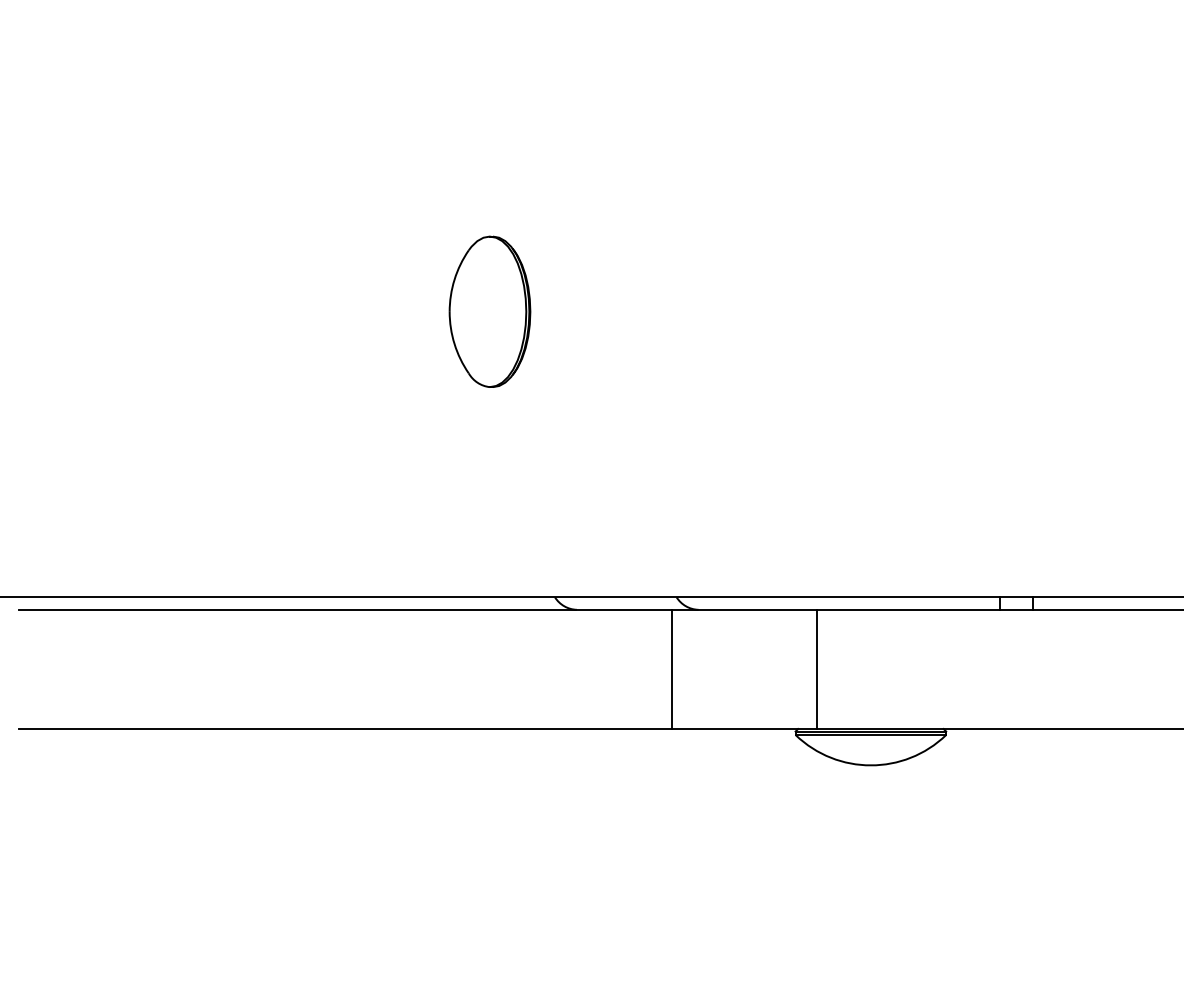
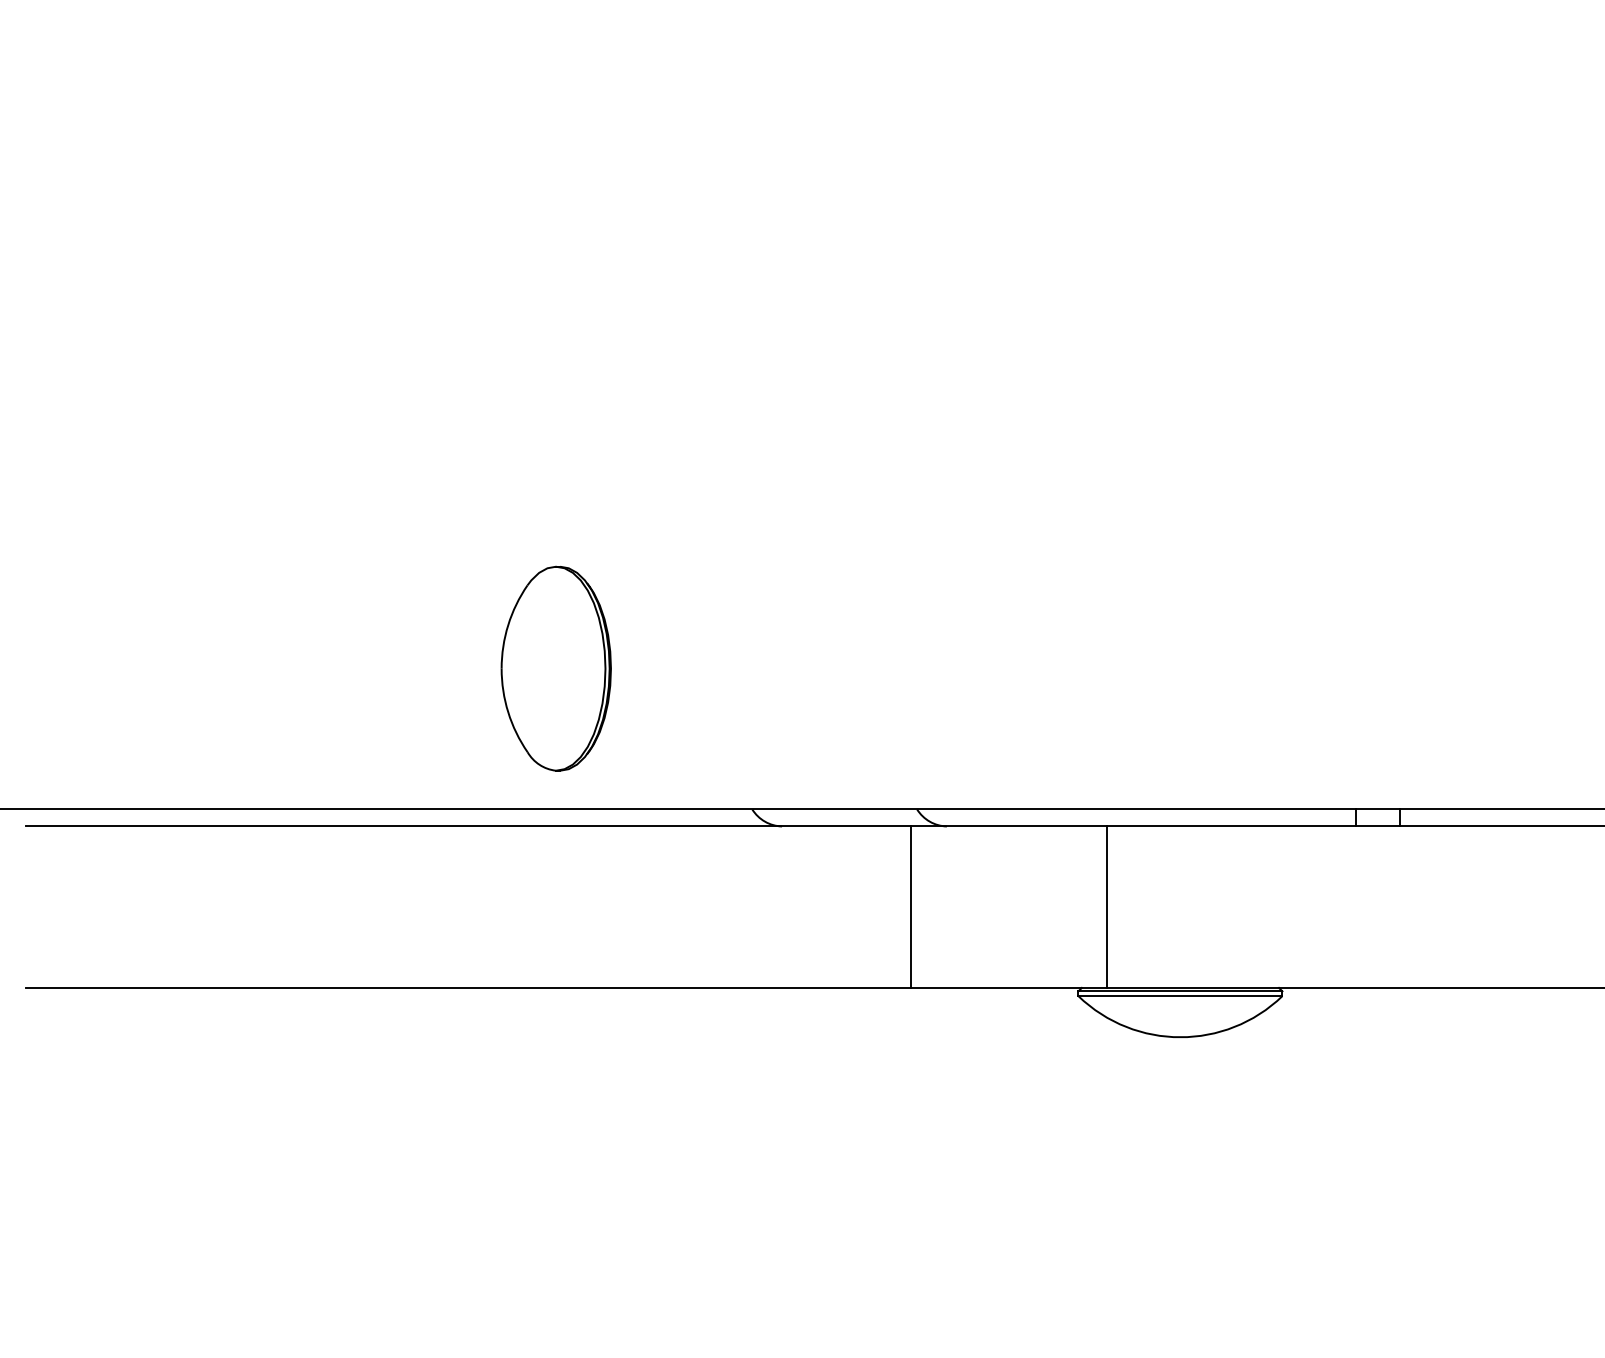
part: (489, 311) -> (555, 668), moved

